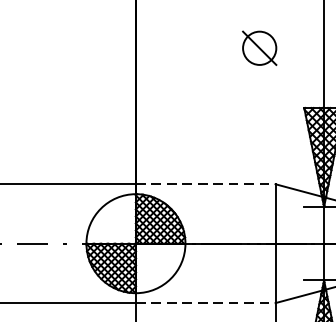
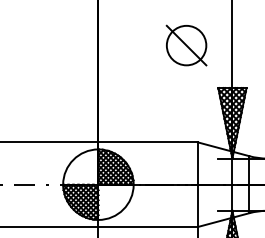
part: (259, 48) -> (186, 45), size x1.67
line: (206, 184) -> (148, 142), dashed -> solid
line: (206, 303) -> (148, 227), dashed -> solid

